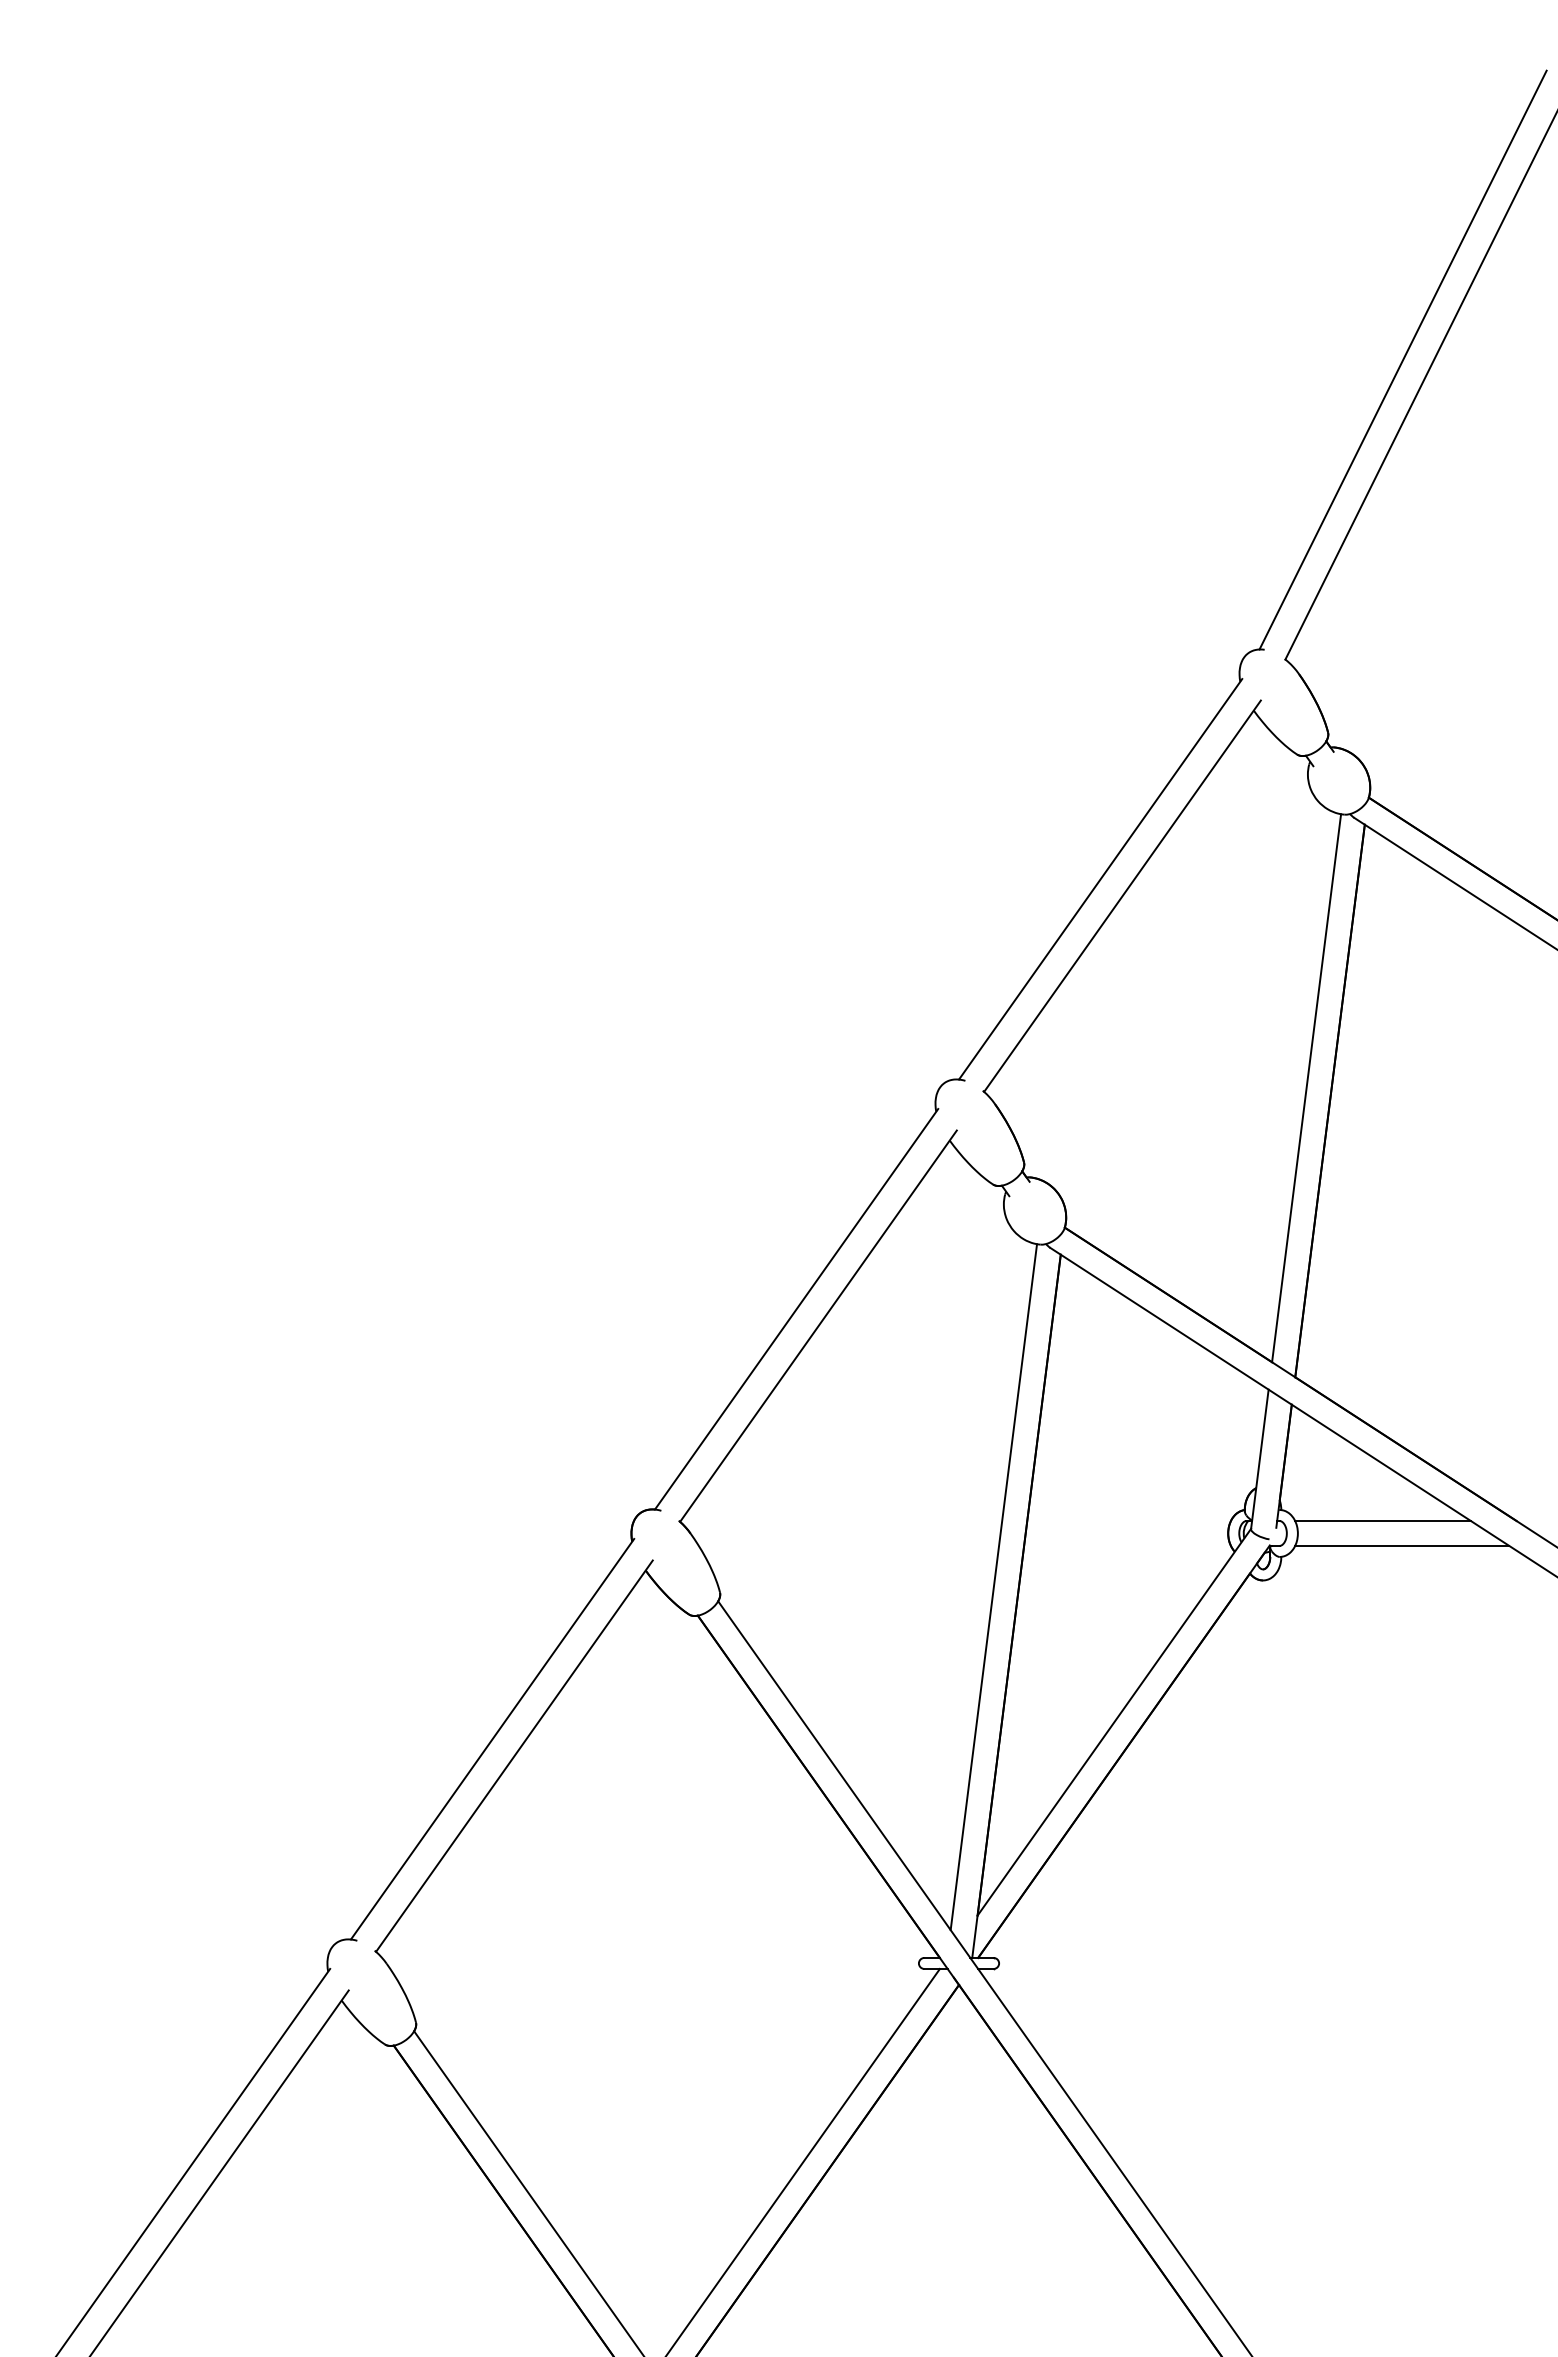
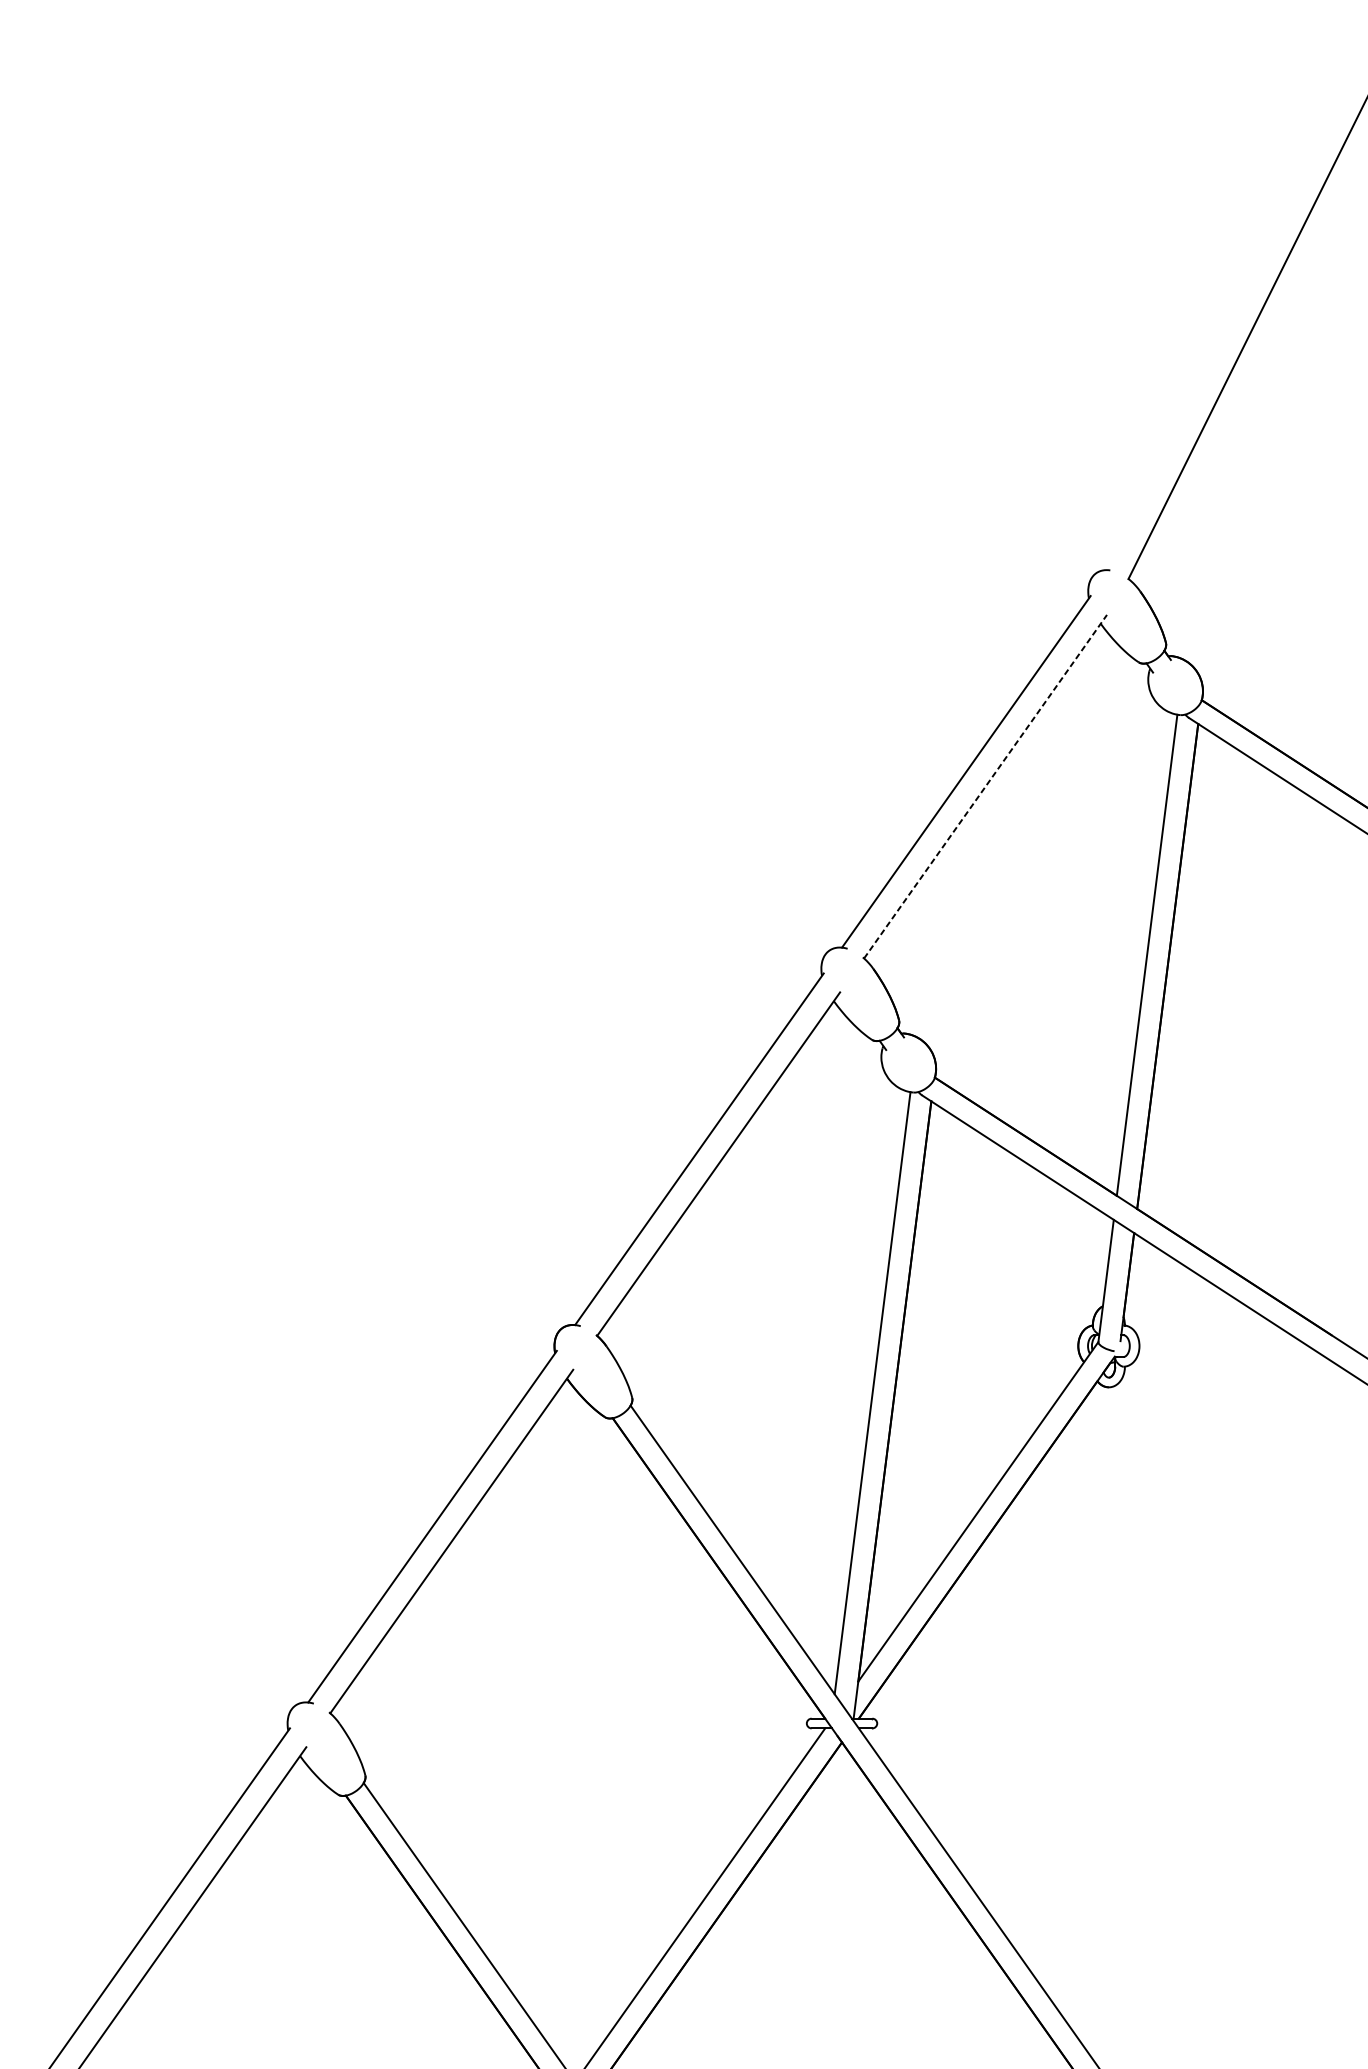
line: (1402, 359) -> (1231, 315), removed
line: (1122, 896) -> (985, 786), solid -> dashed
line: (1382, 1521) -> (1213, 1335), removed
line: (1402, 1545) -> (1231, 1356), removed

